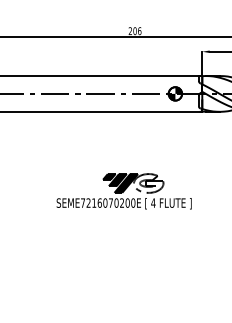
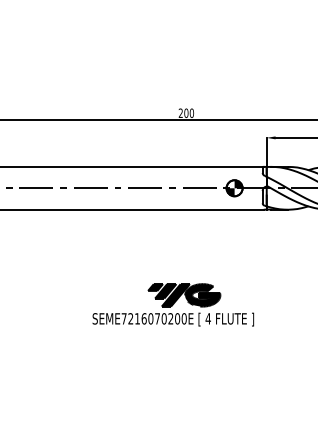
text: (139, 30) -> (191, 112), 206 -> 200
fill: (148, 183) -> (202, 295), added

